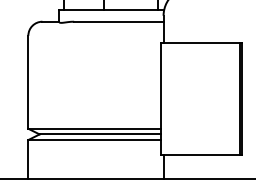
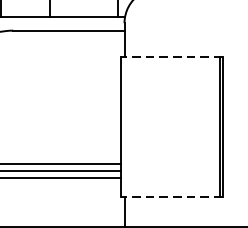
line: (201, 42) -> (171, 56), solid -> dashed
line: (201, 155) -> (171, 197), solid -> dashed

